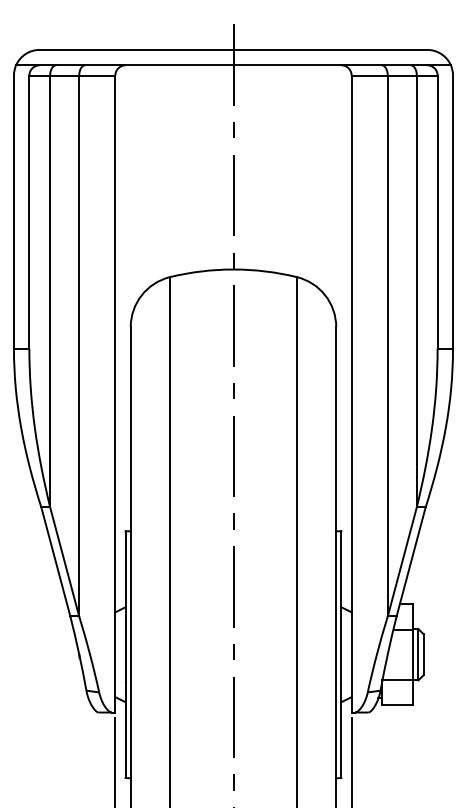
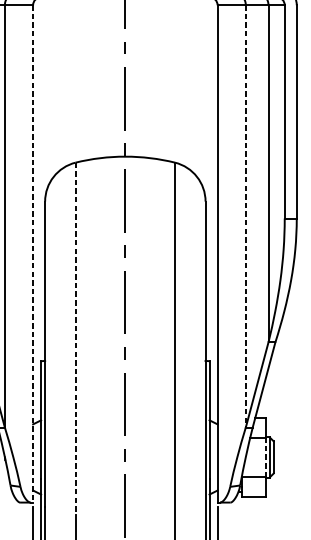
line: (387, 346) -> (245, 216), solid -> dashed
line: (115, 394) -> (33, 254), solid -> dashed
line: (169, 503) -> (75, 339), solid -> dashed
line: (413, 654) -> (265, 457), solid -> dashed

